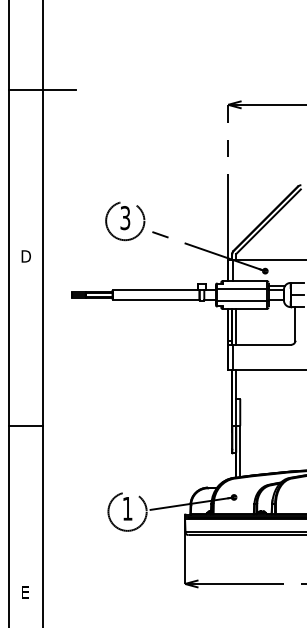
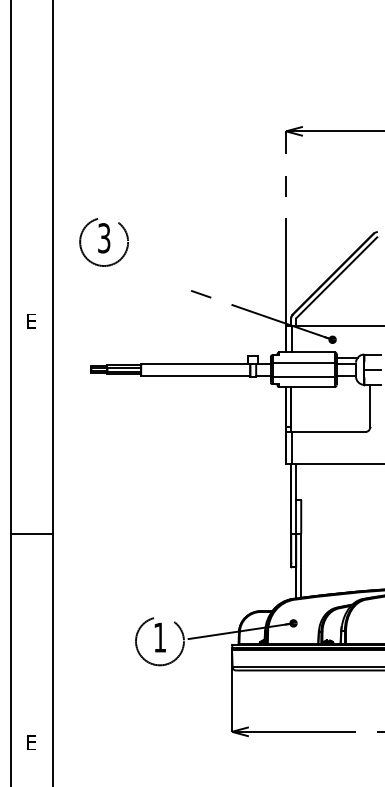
line: (42, 89) -> (53, 112), removed
part: (124, 221) -> (103, 242), moved
text: (25, 256) -> (32, 321), D -> E
line: (236, 326) -> (296, 409), removed

